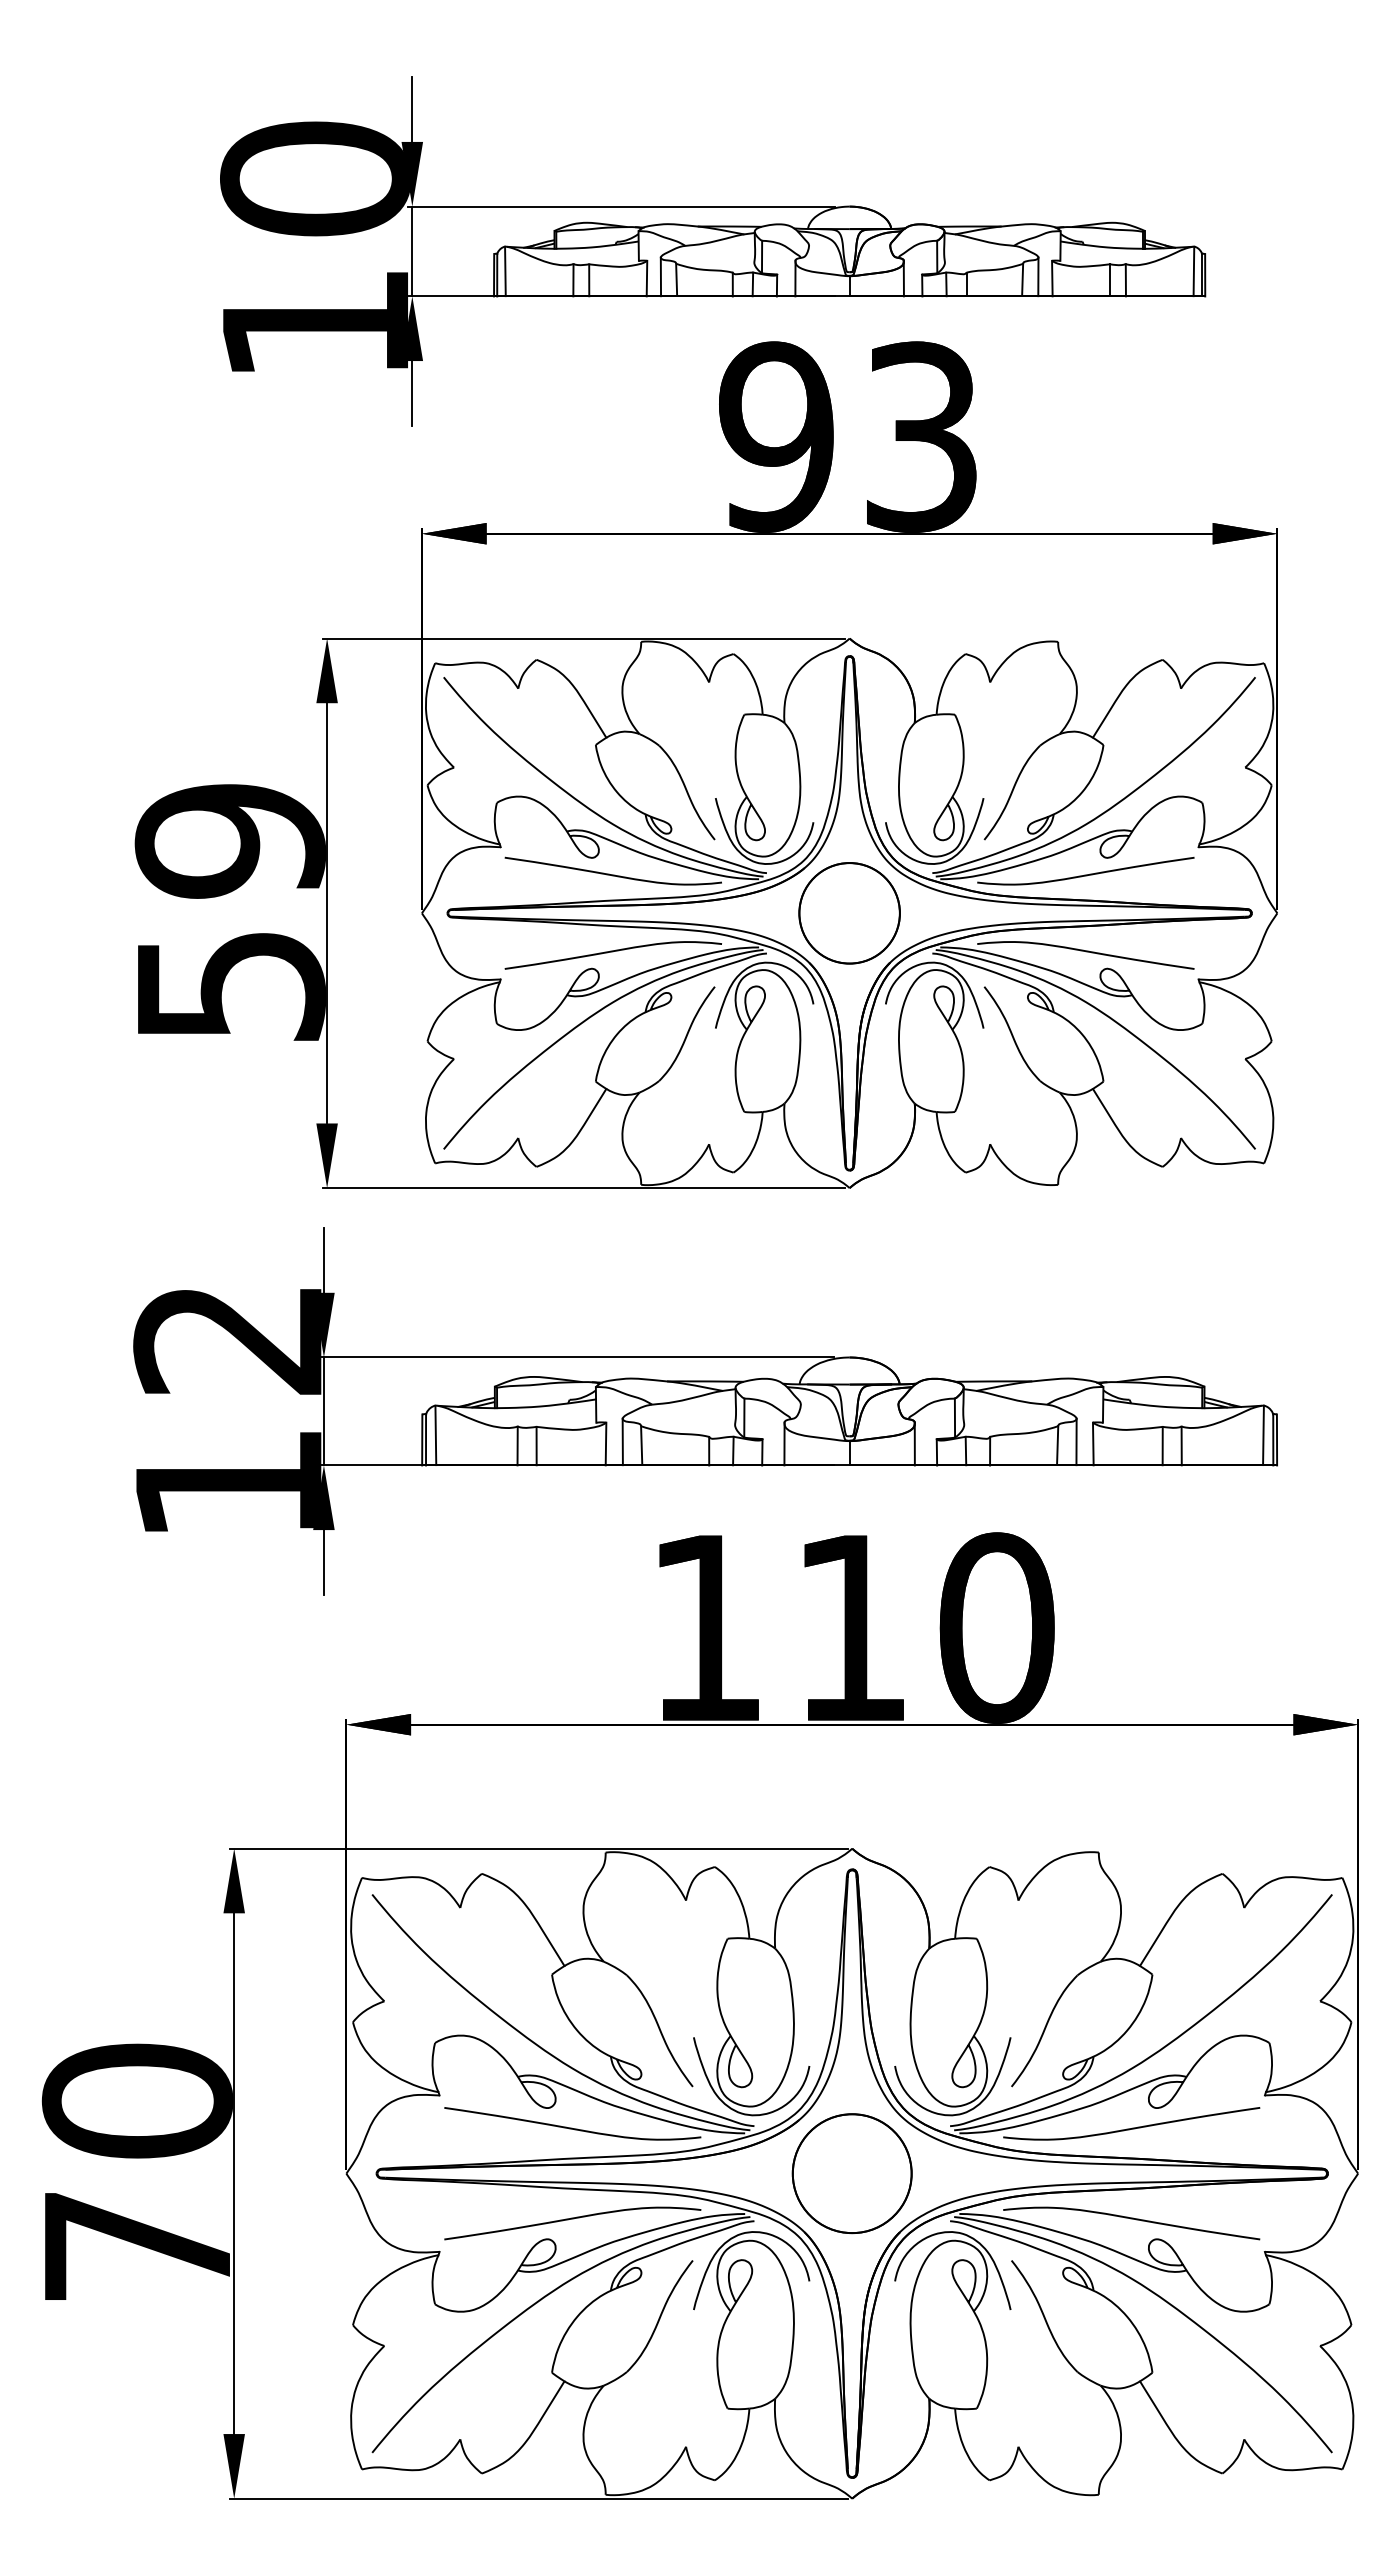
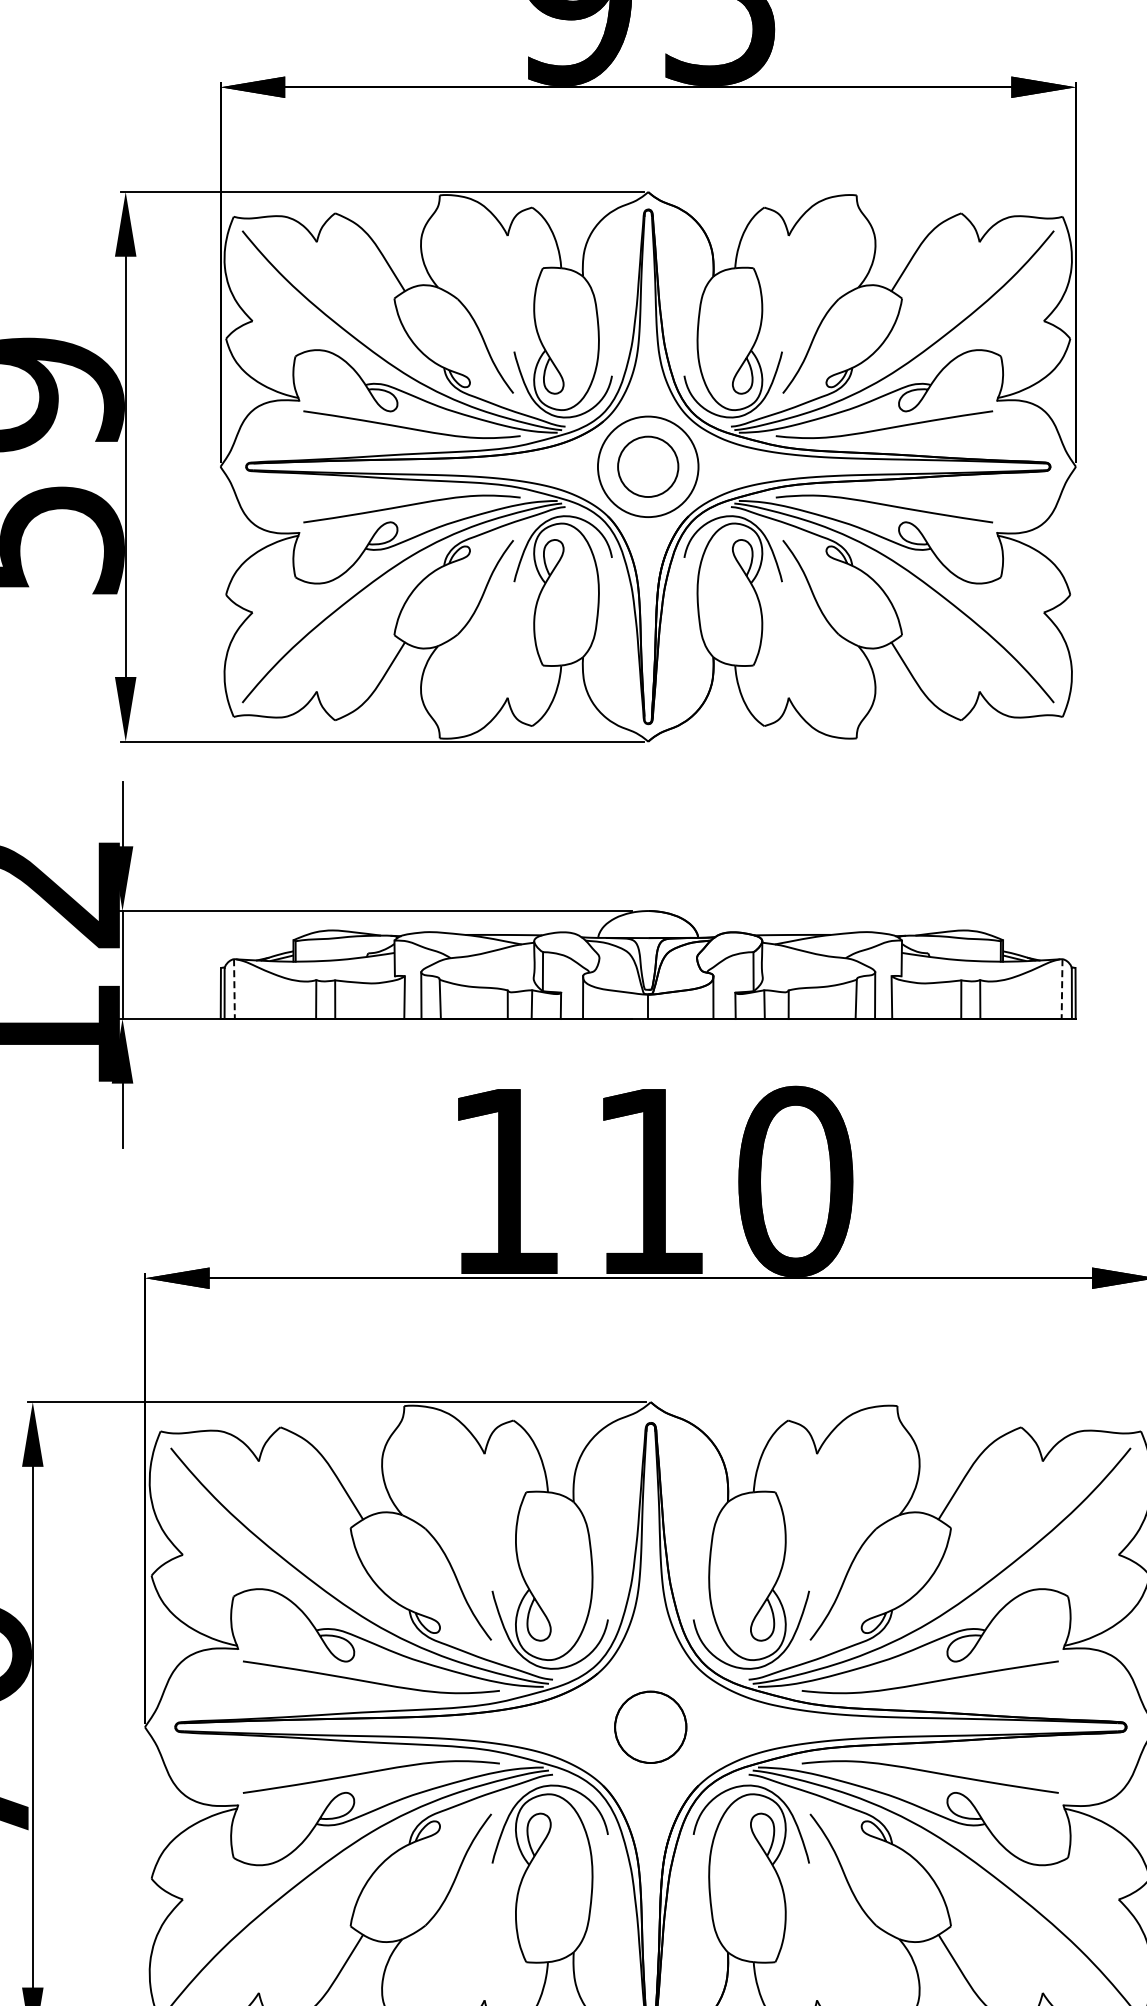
circle: (849, 913) -> (648, 467), size x0.6
line: (435, 1435) -> (234, 989), solid -> dashed
line: (1263, 1435) -> (1062, 989), solid -> dashed
part: (851, 2173) -> (650, 1727), size x0.6

